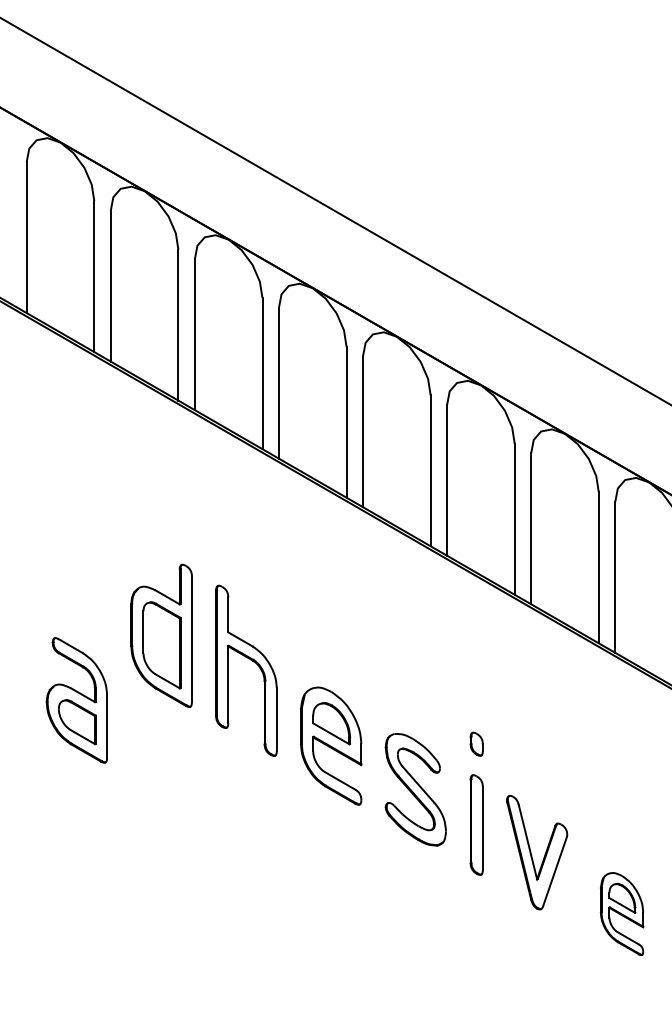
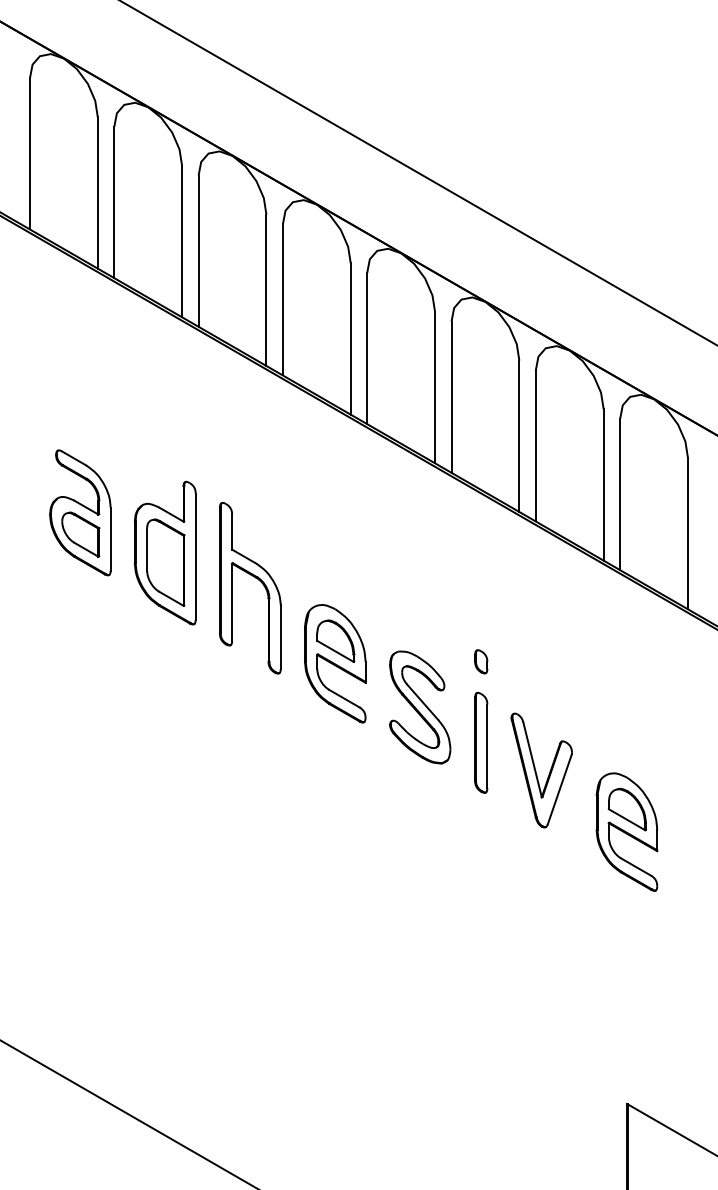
part: (77, 700) -> (80, 512), moved
part: (621, 913) -> (626, 831), size x1.43

